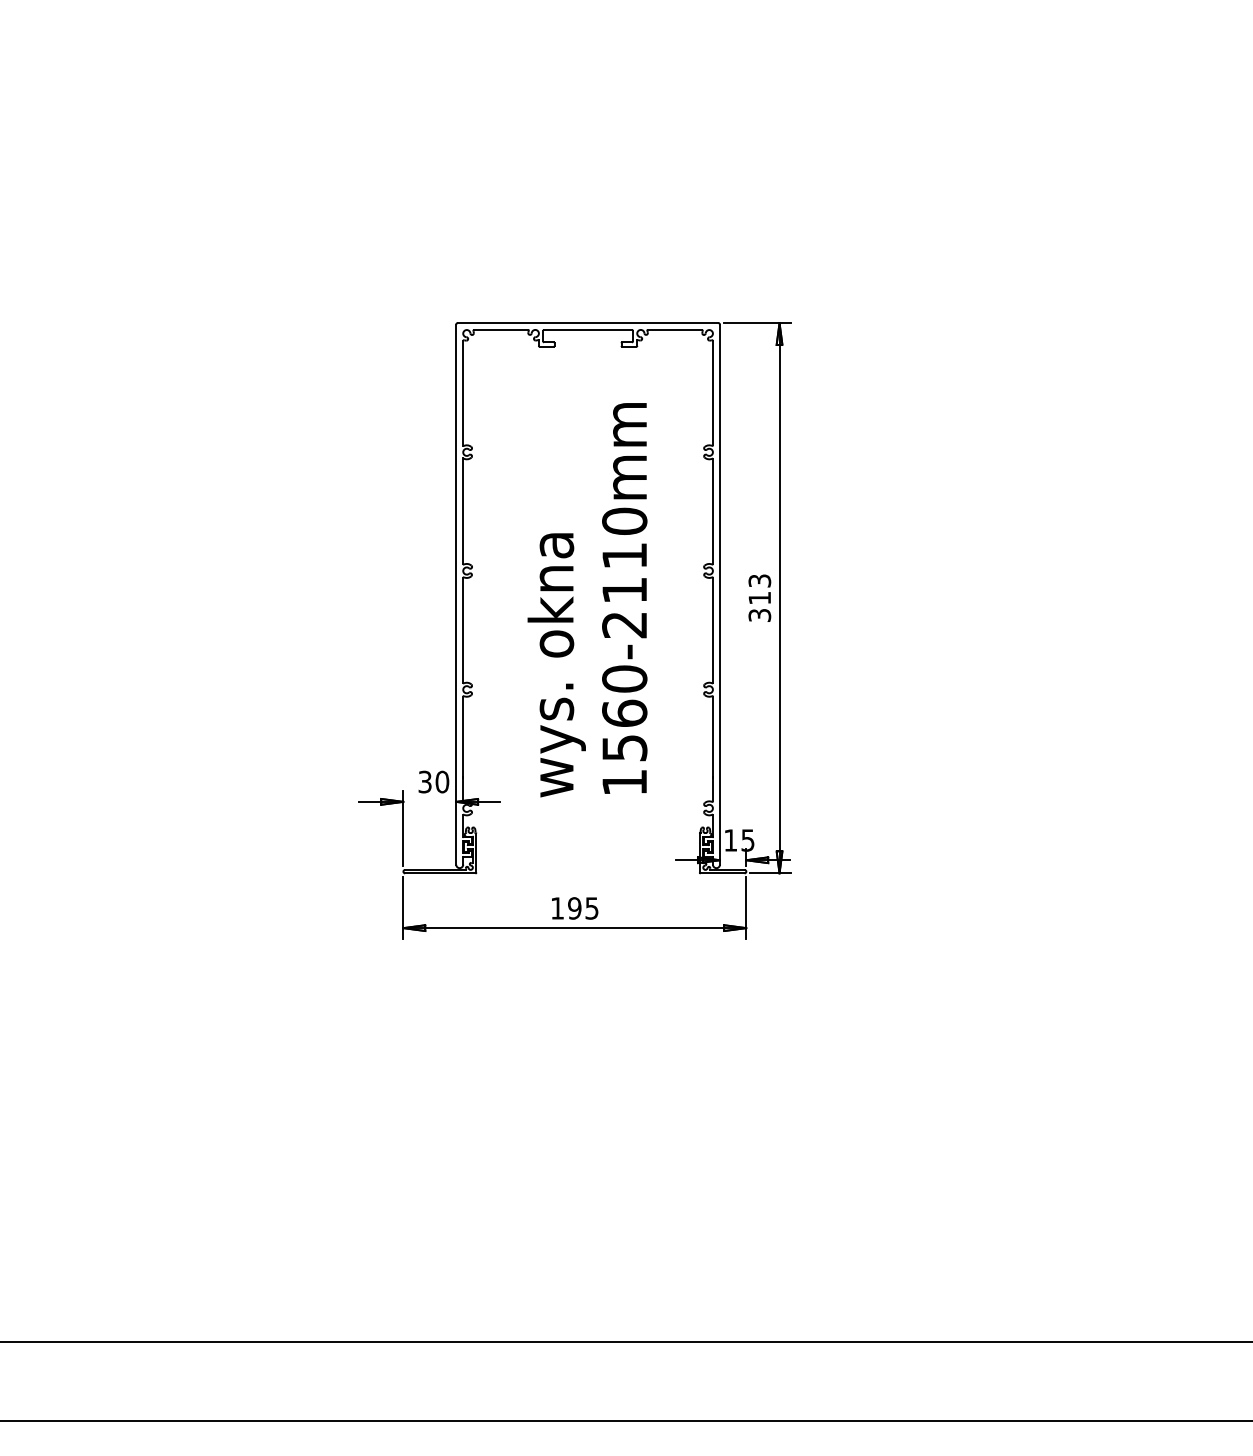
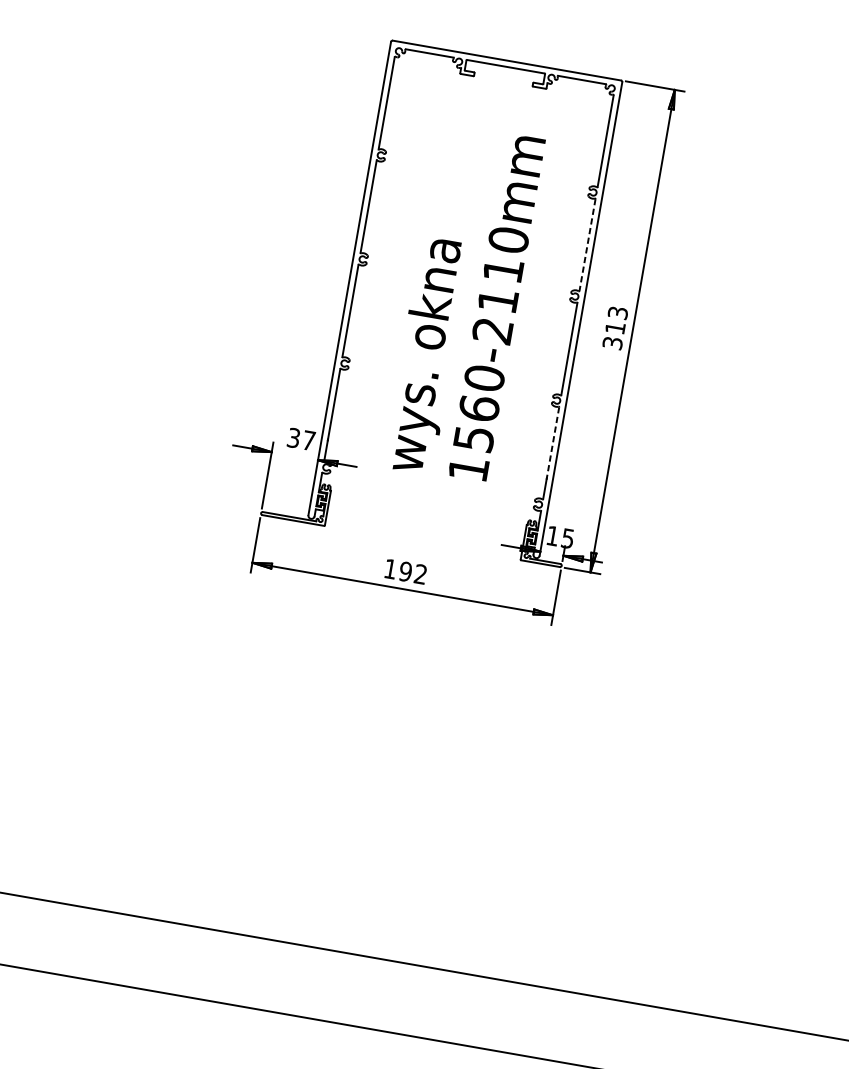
line: (712, 512) -> (587, 245), solid -> dashed
line: (712, 737) -> (552, 442), solid -> dashed
text: (442, 781) -> (309, 440), 30 -> 37
text: (591, 908) -> (420, 574), 195 -> 192

